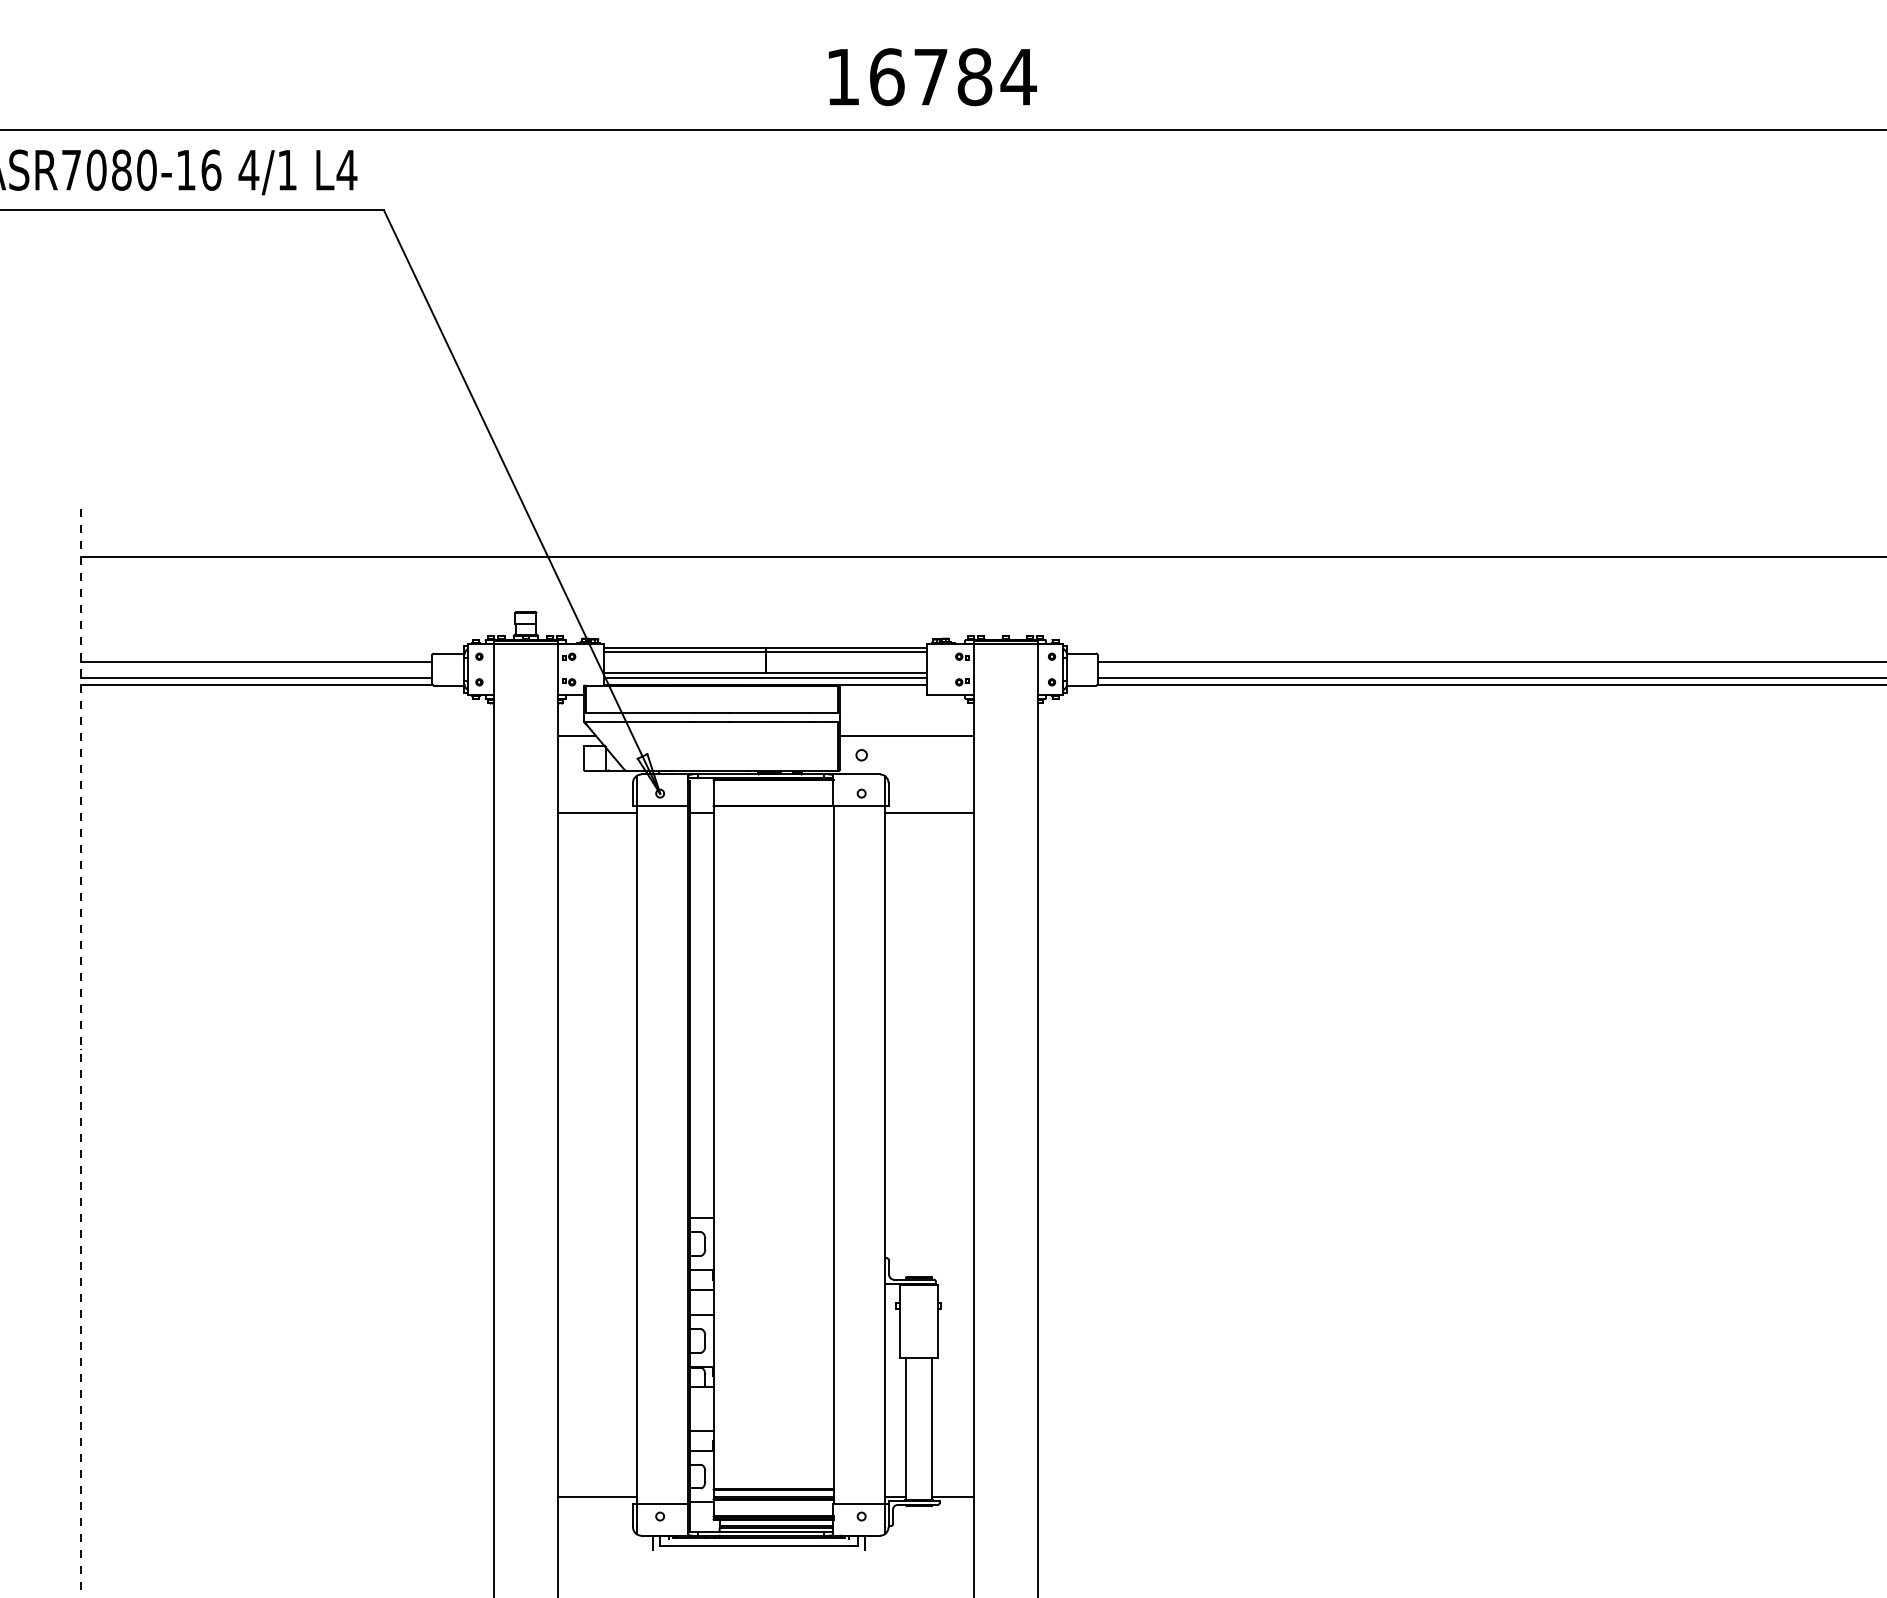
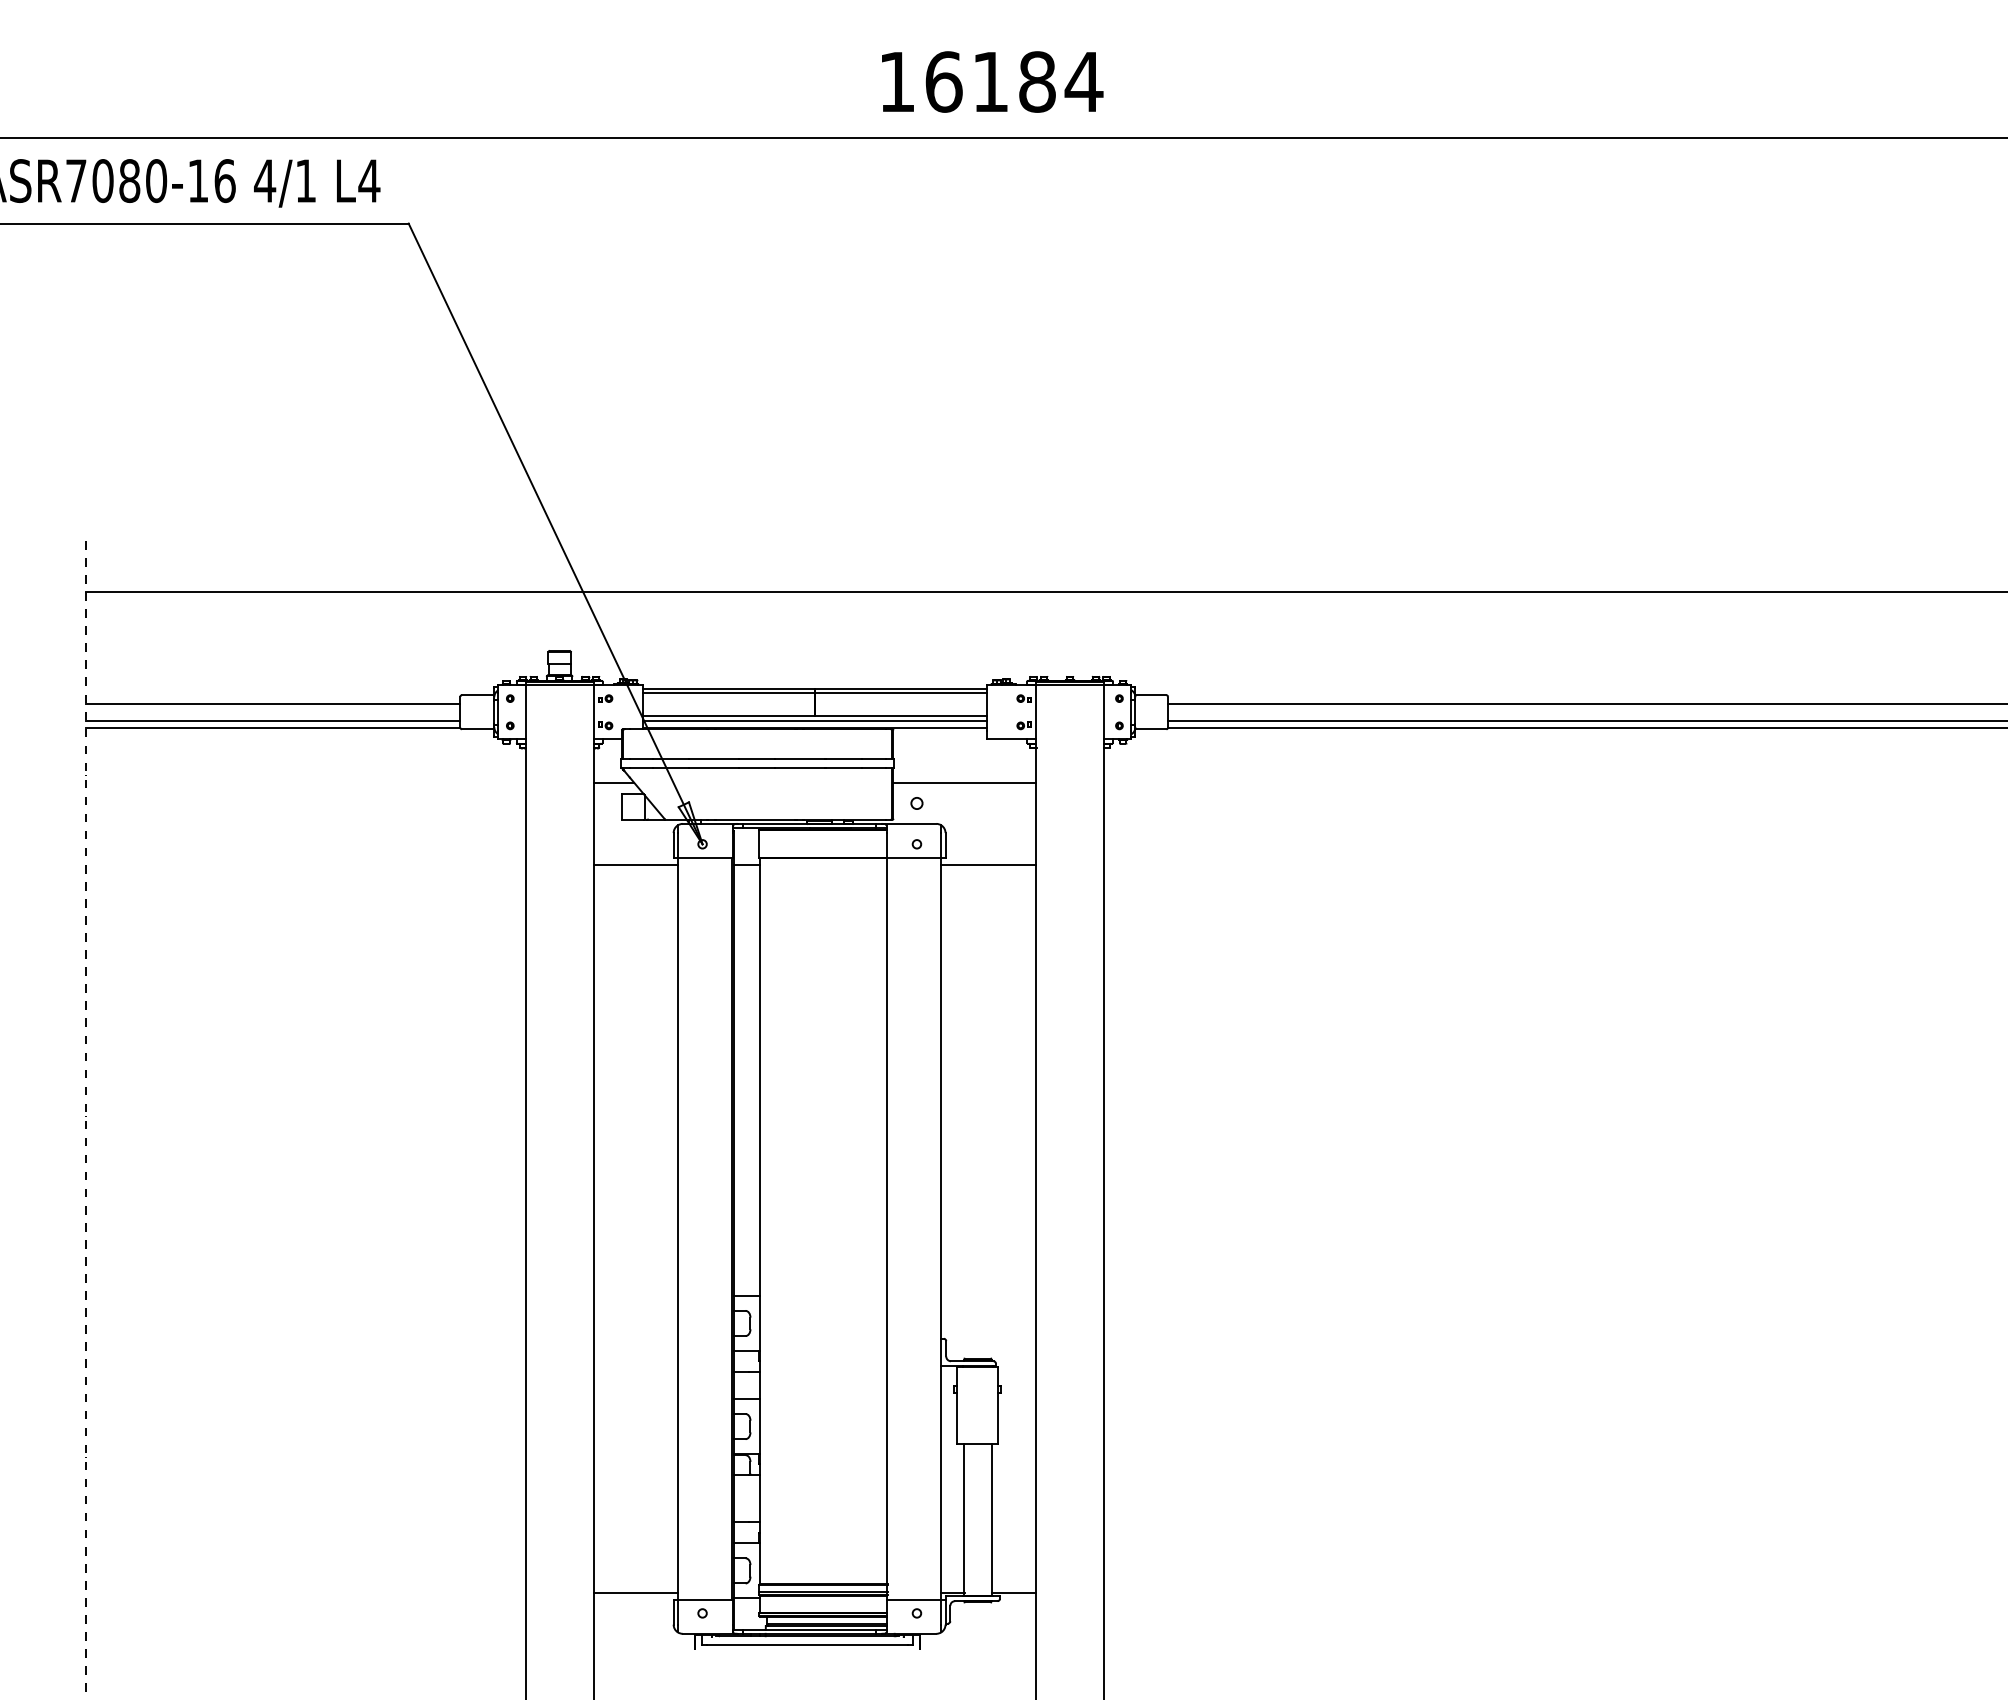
text: (930, 77) -> (990, 82), 16784 -> 16184

